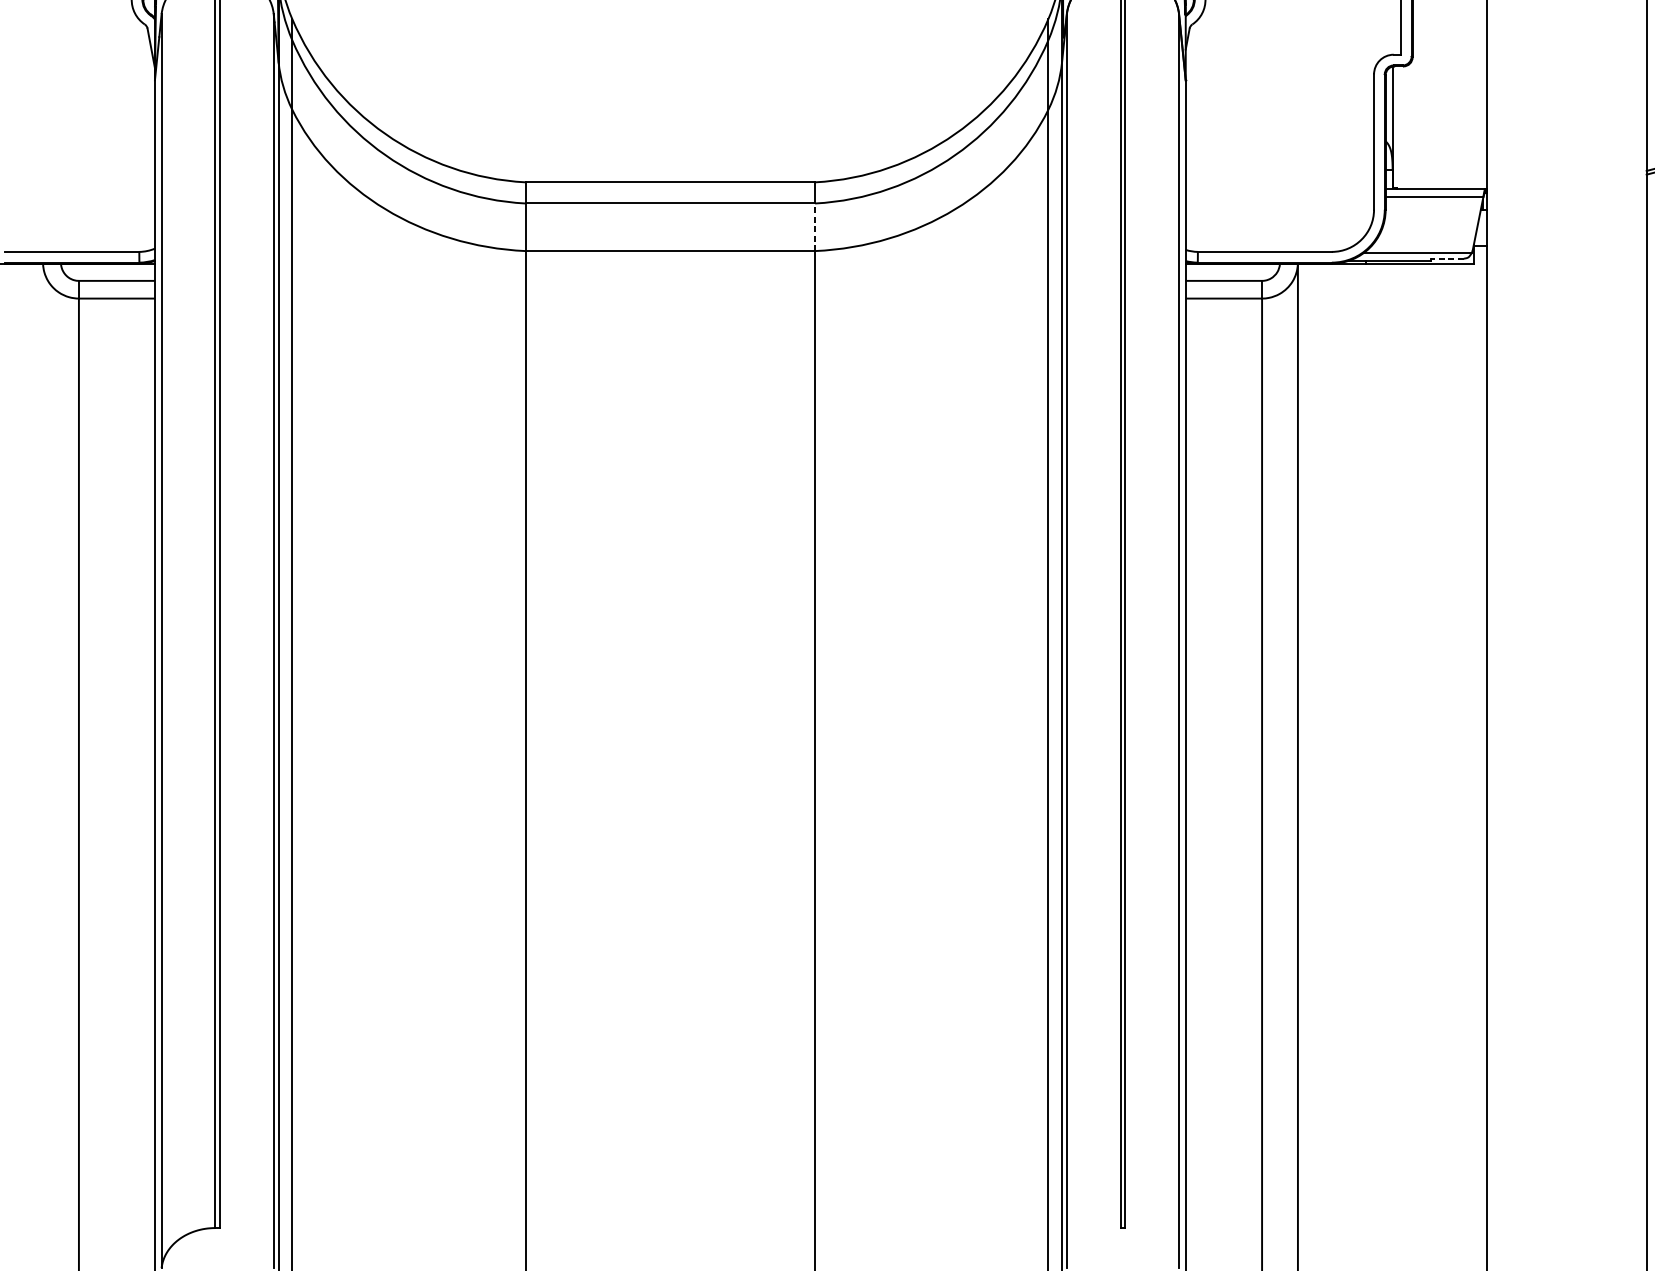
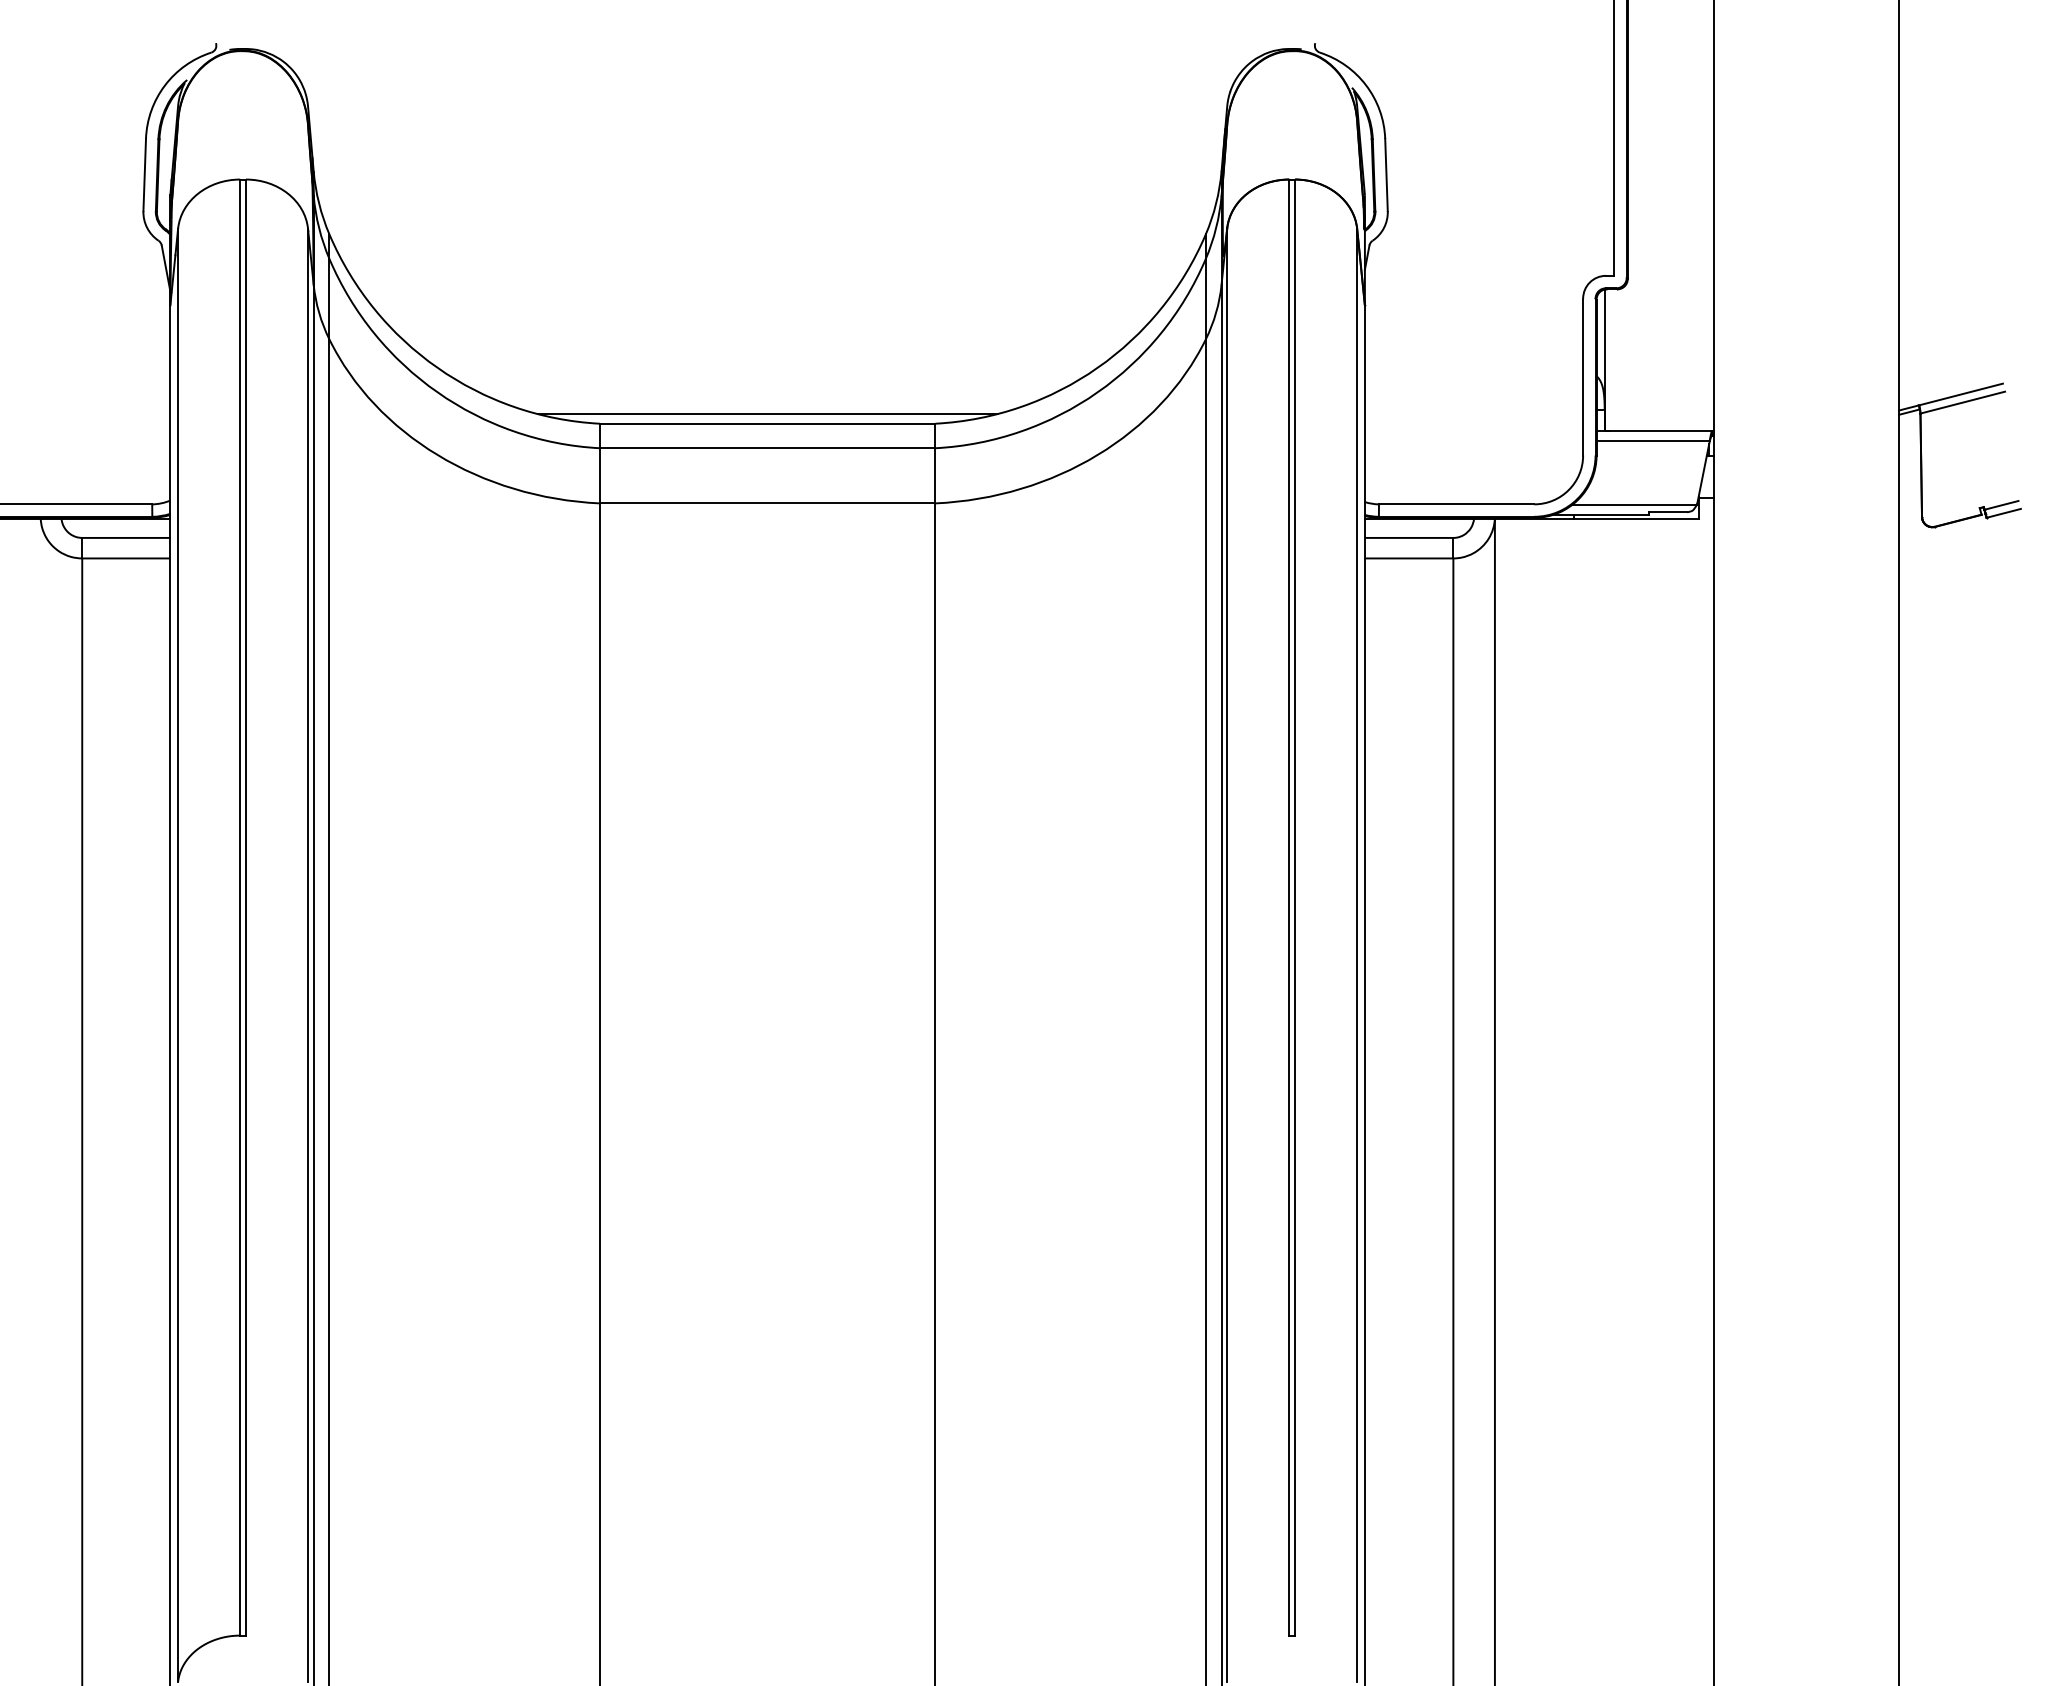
line: (670, 174) -> (767, 414), added
line: (815, 227) -> (935, 475), dashed -> solid
line: (1446, 258) -> (1667, 512), dashed -> solid

